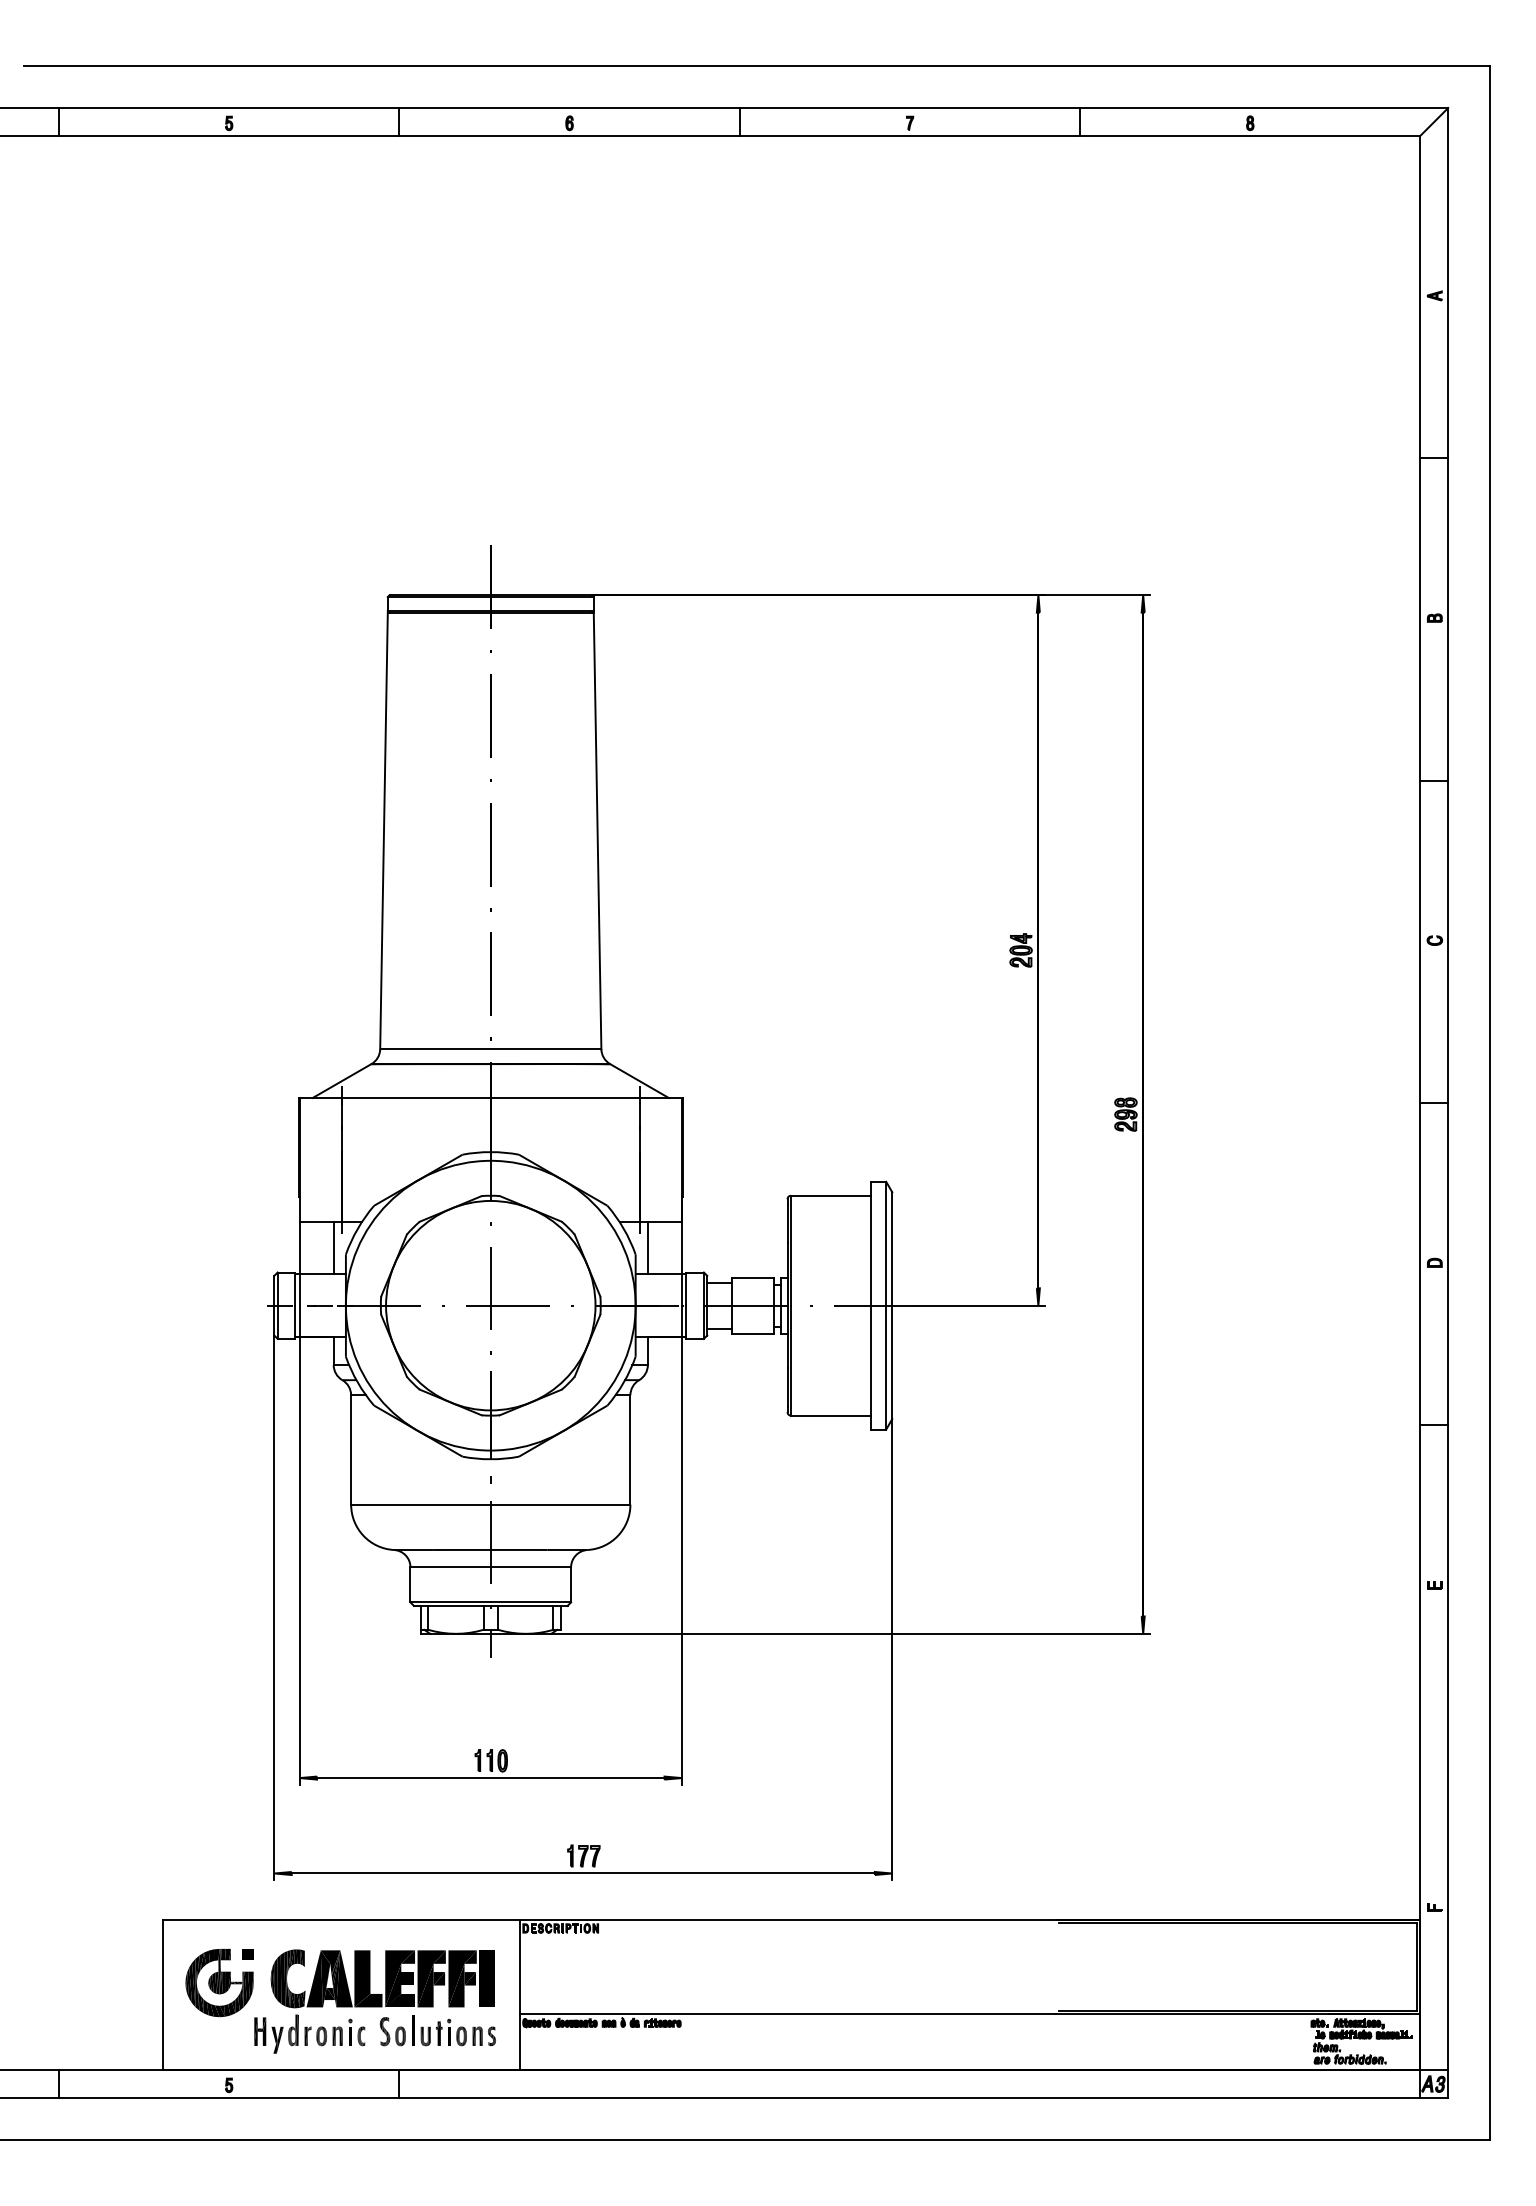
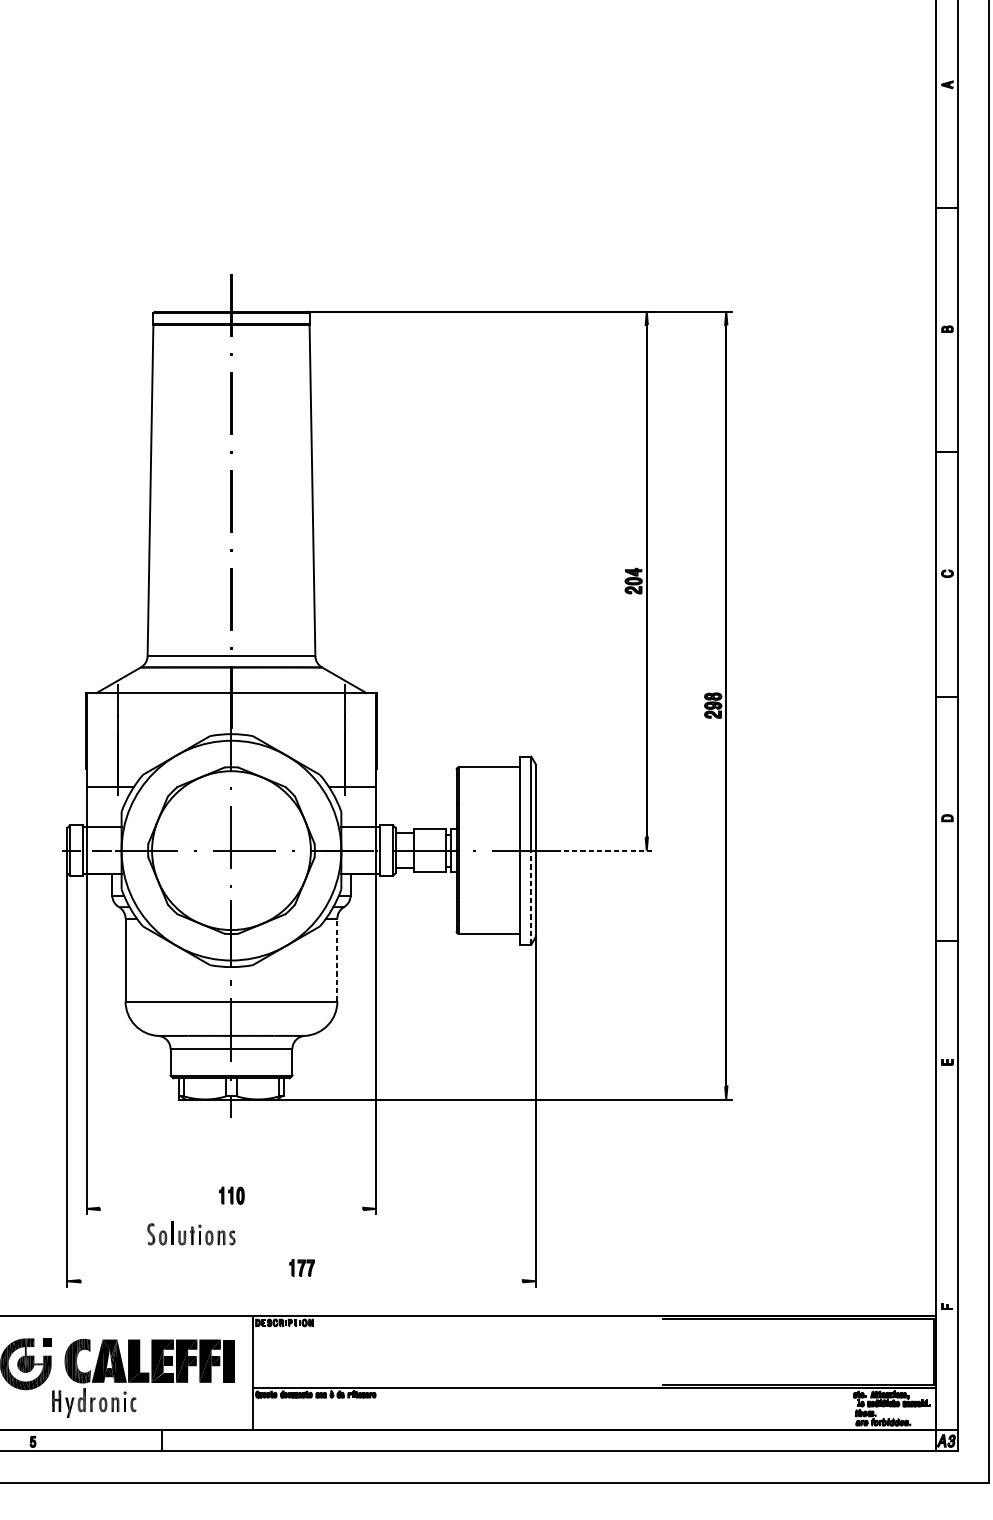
line: (333, 1247) -> (112, 806), removed
line: (647, 1247) -> (350, 806), removed
line: (981, 1305) -> (603, 850), solid -> dashed
line: (886, 1367) -> (531, 897), solid -> dashed
line: (630, 1449) -> (337, 959), solid -> dashed
line: (490, 1778) -> (231, 1209), removed
line: (582, 1873) -> (301, 1281), removed
part: (437, 2030) -> (191, 1233), moved

